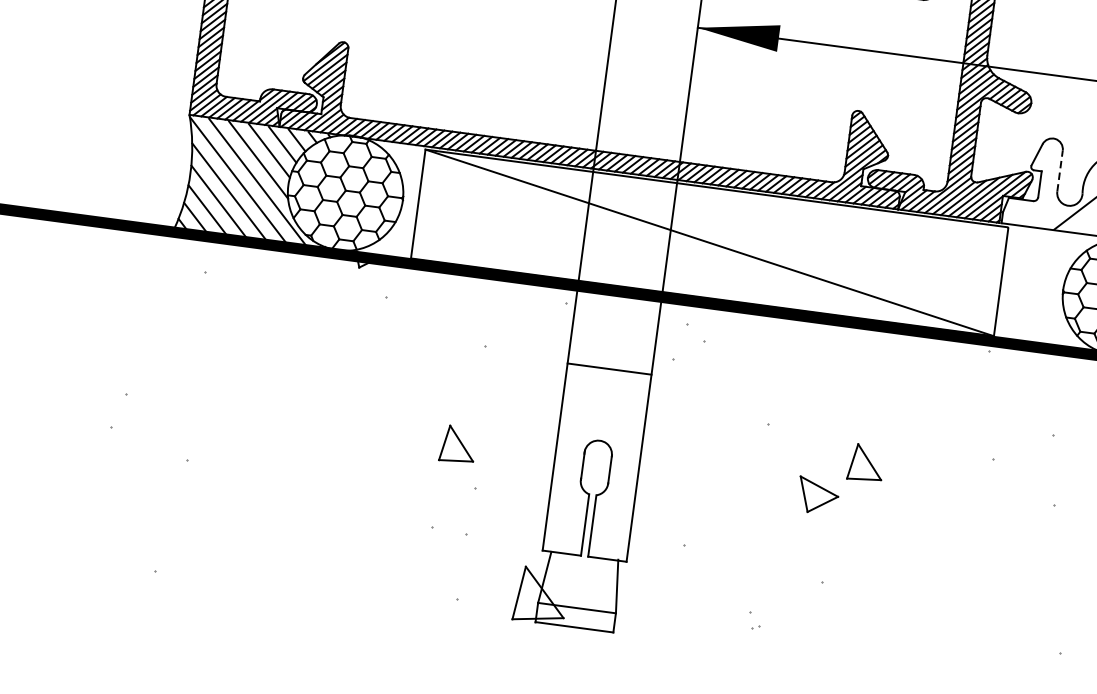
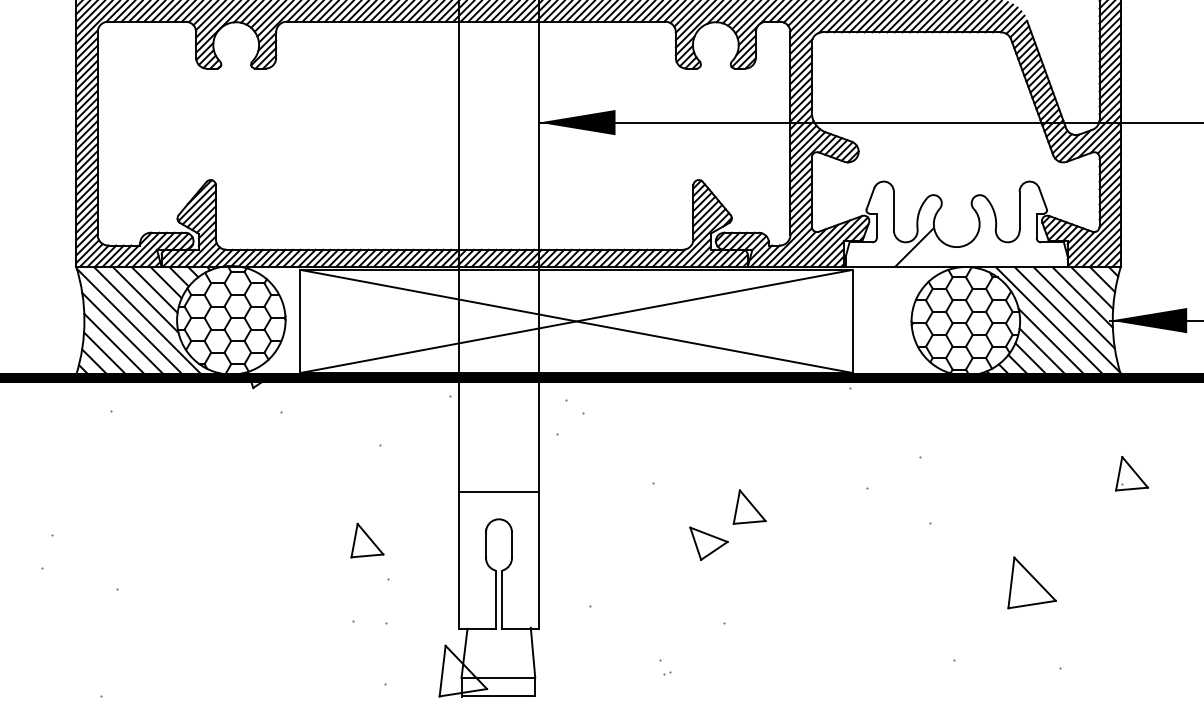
line: (1059, 170) -> (893, 210), dashed -> solid
line: (709, 242) -> (576, 321), added
line: (609, 369) -> (498, 492), moved

